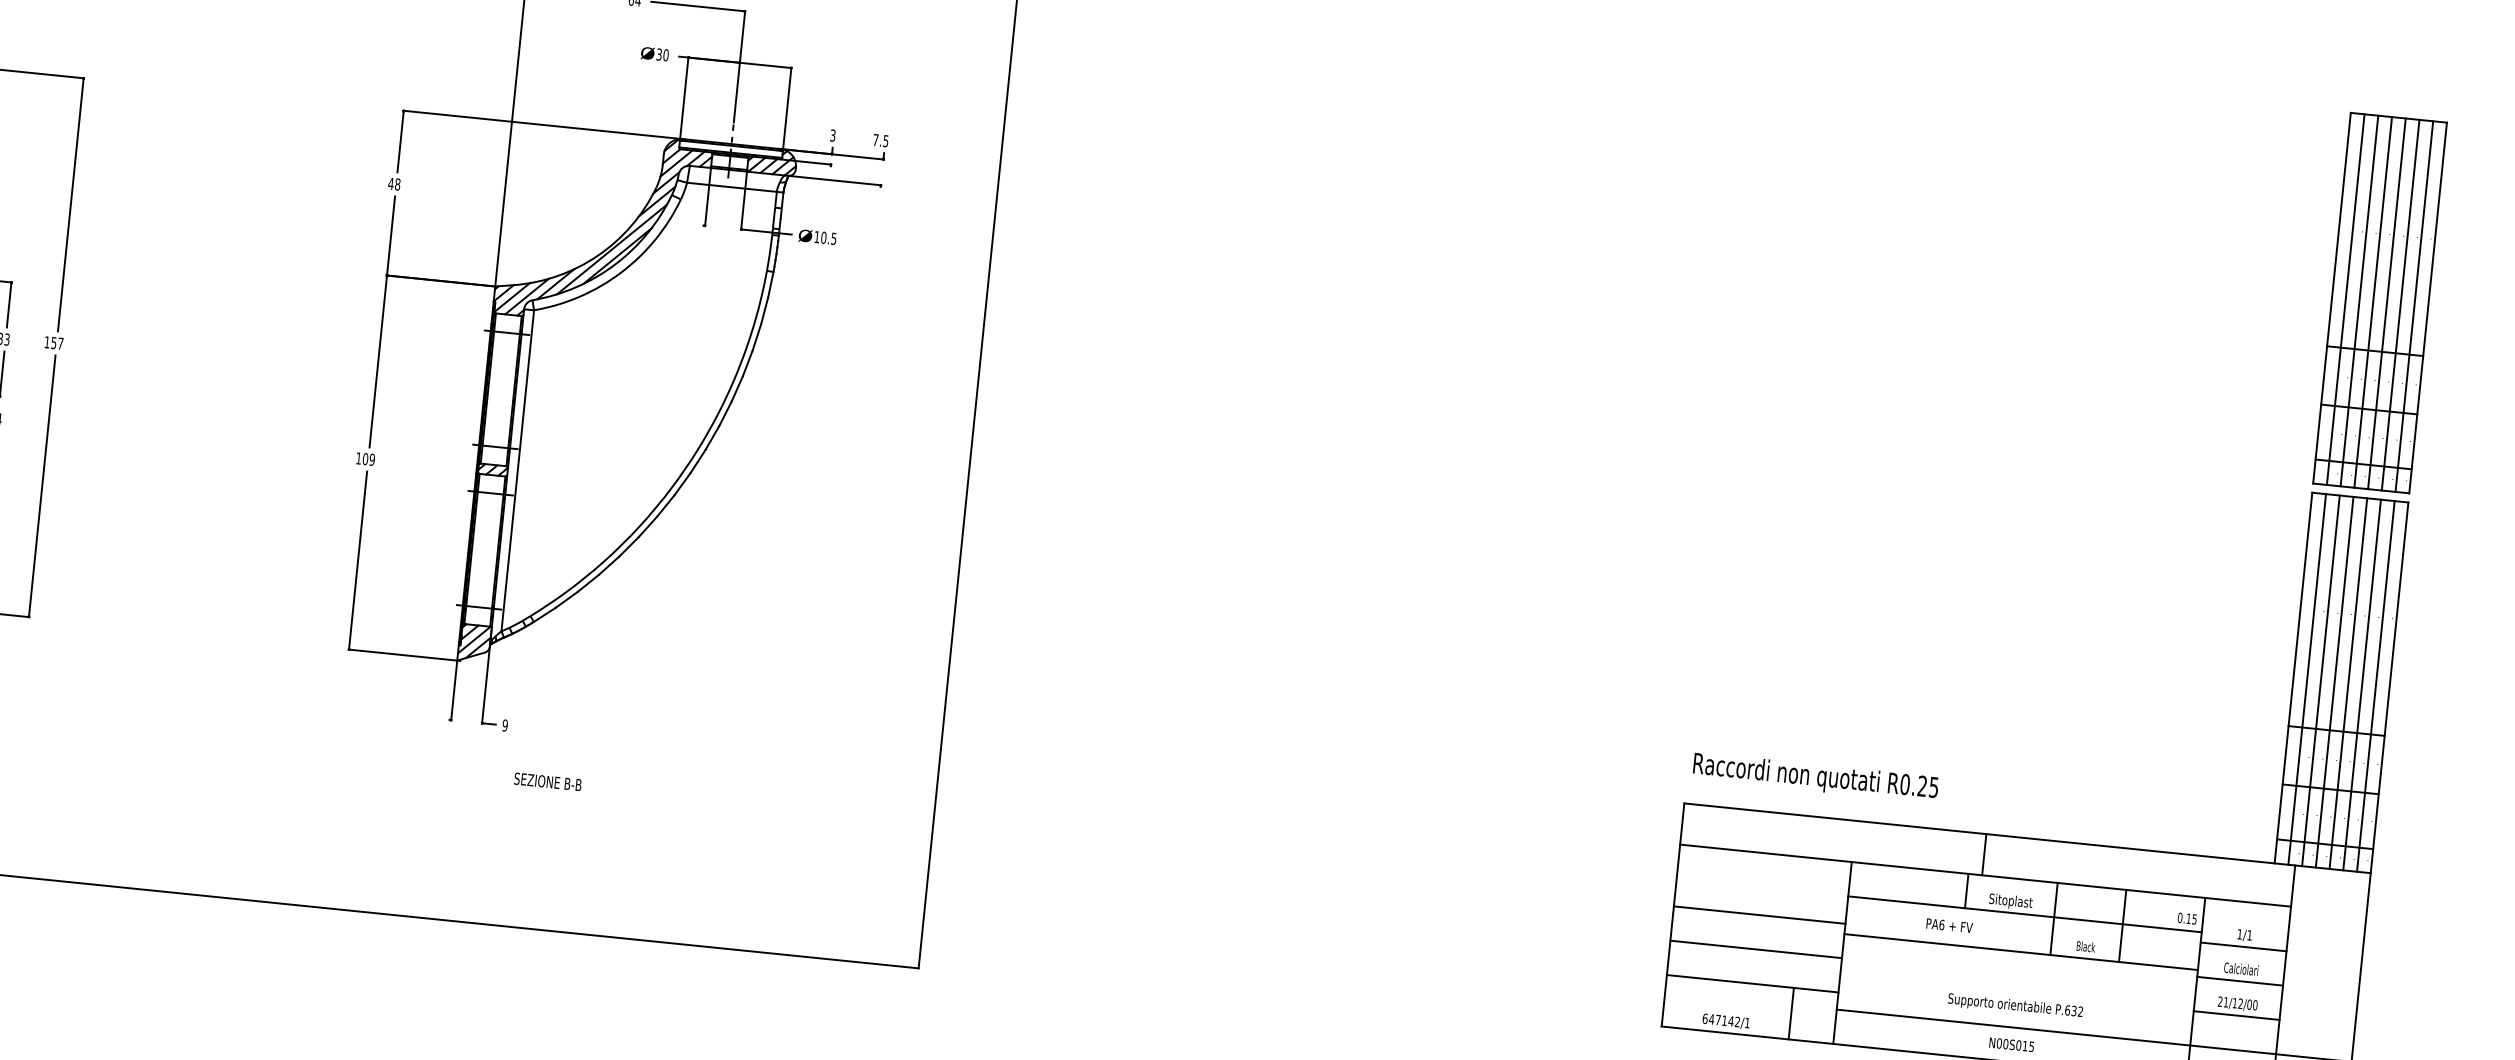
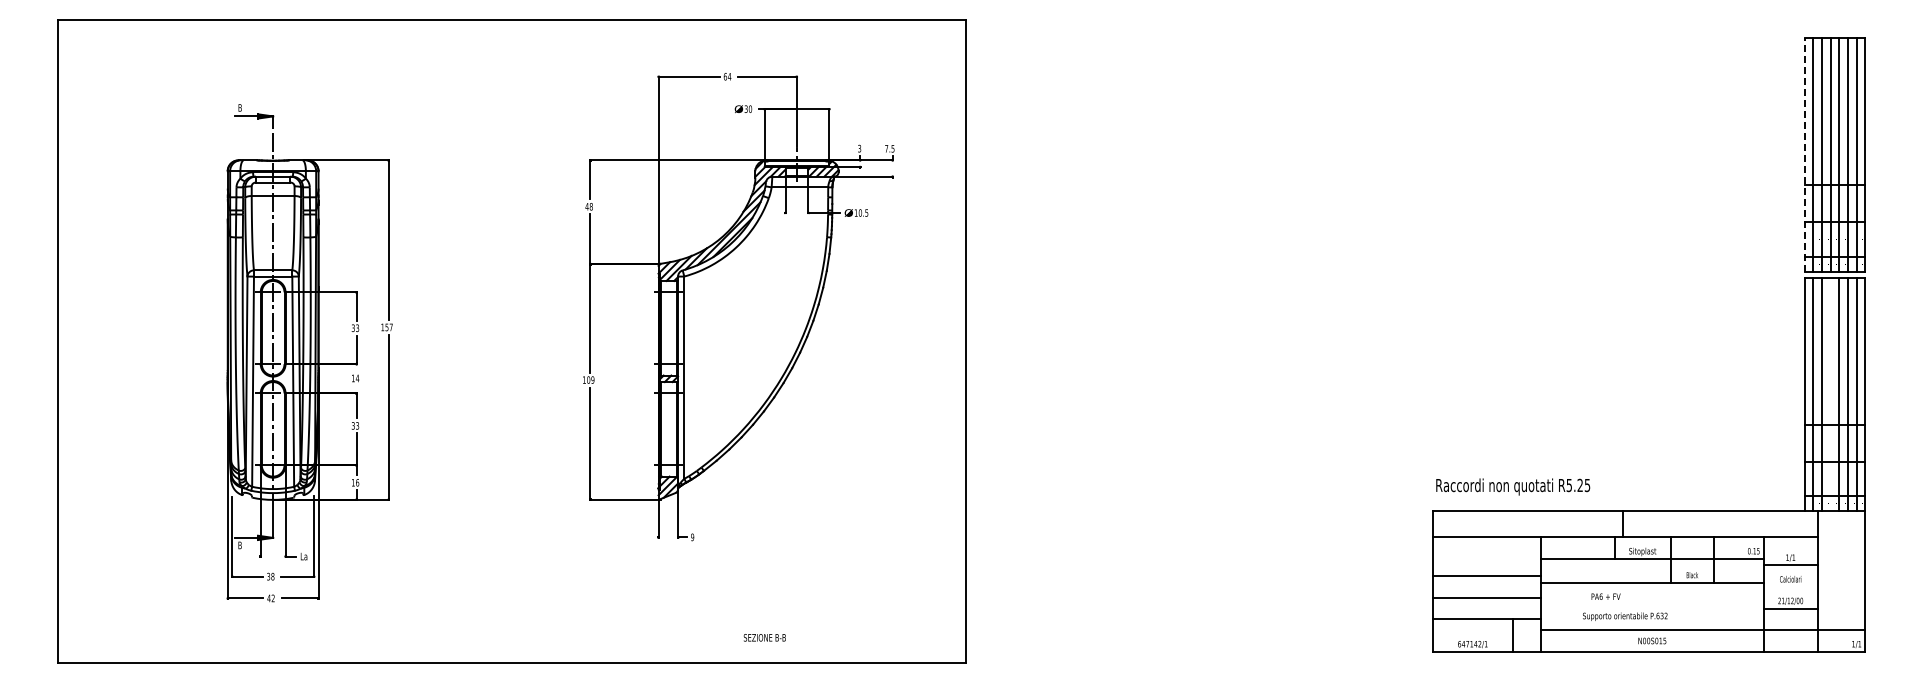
line: (2331, 298) -> (1804, 155), solid -> dashed
line: (2334, 682) -> (1830, 394), removed
text: (547, 781) -> (764, 637), moved
text: (1905, 784) -> (1569, 485), R0.25 -> R5.25
text: (1948, 925) -> (1605, 596), moved
line: (2239, 980) -> (1790, 586), removed
text: (2015, 1005) -> (1625, 616), moved

